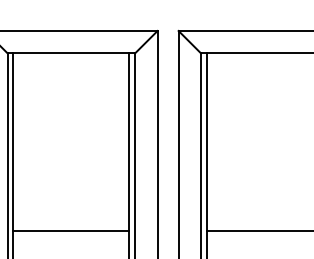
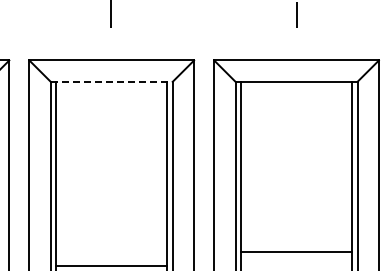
line: (71, 52) -> (111, 81), solid -> dashed
line: (71, 230) -> (111, 265), moved

